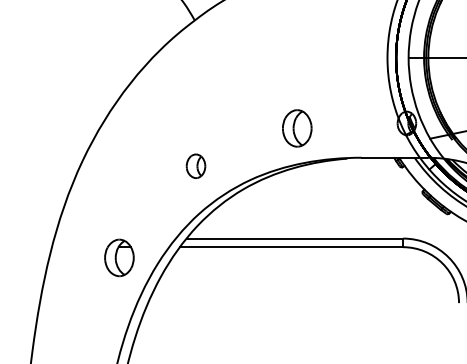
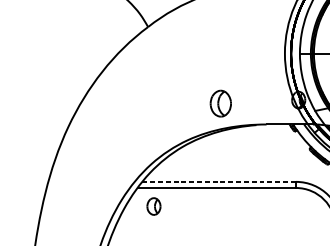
part: (195, 165) -> (153, 205), moved
line: (295, 238) -> (219, 181), solid -> dashed
part: (119, 257) -> (94, 195), removed

